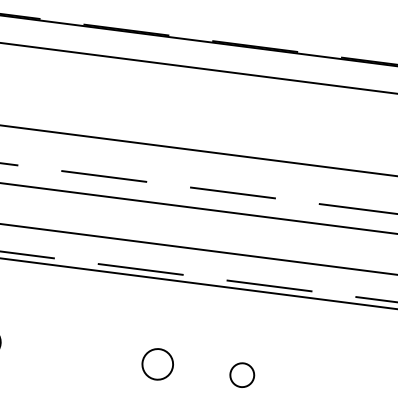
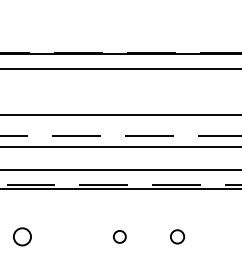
circle: (157, 363) -> (119, 236), size x0.7
circle: (242, 374) -> (177, 236), moved

